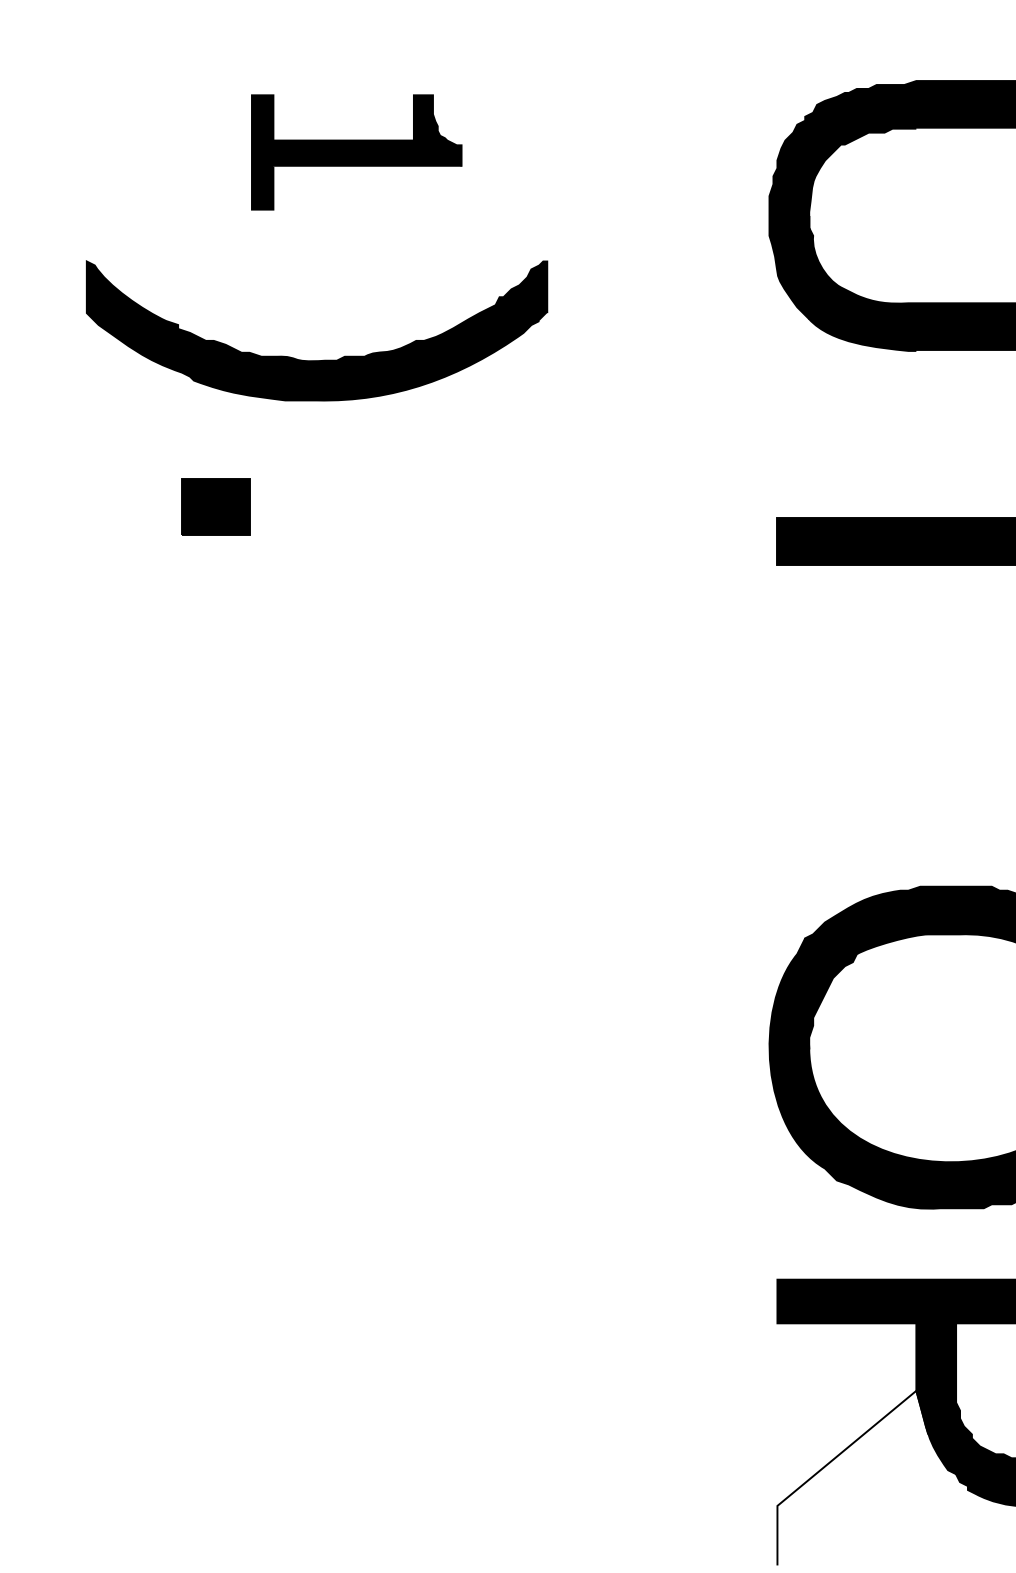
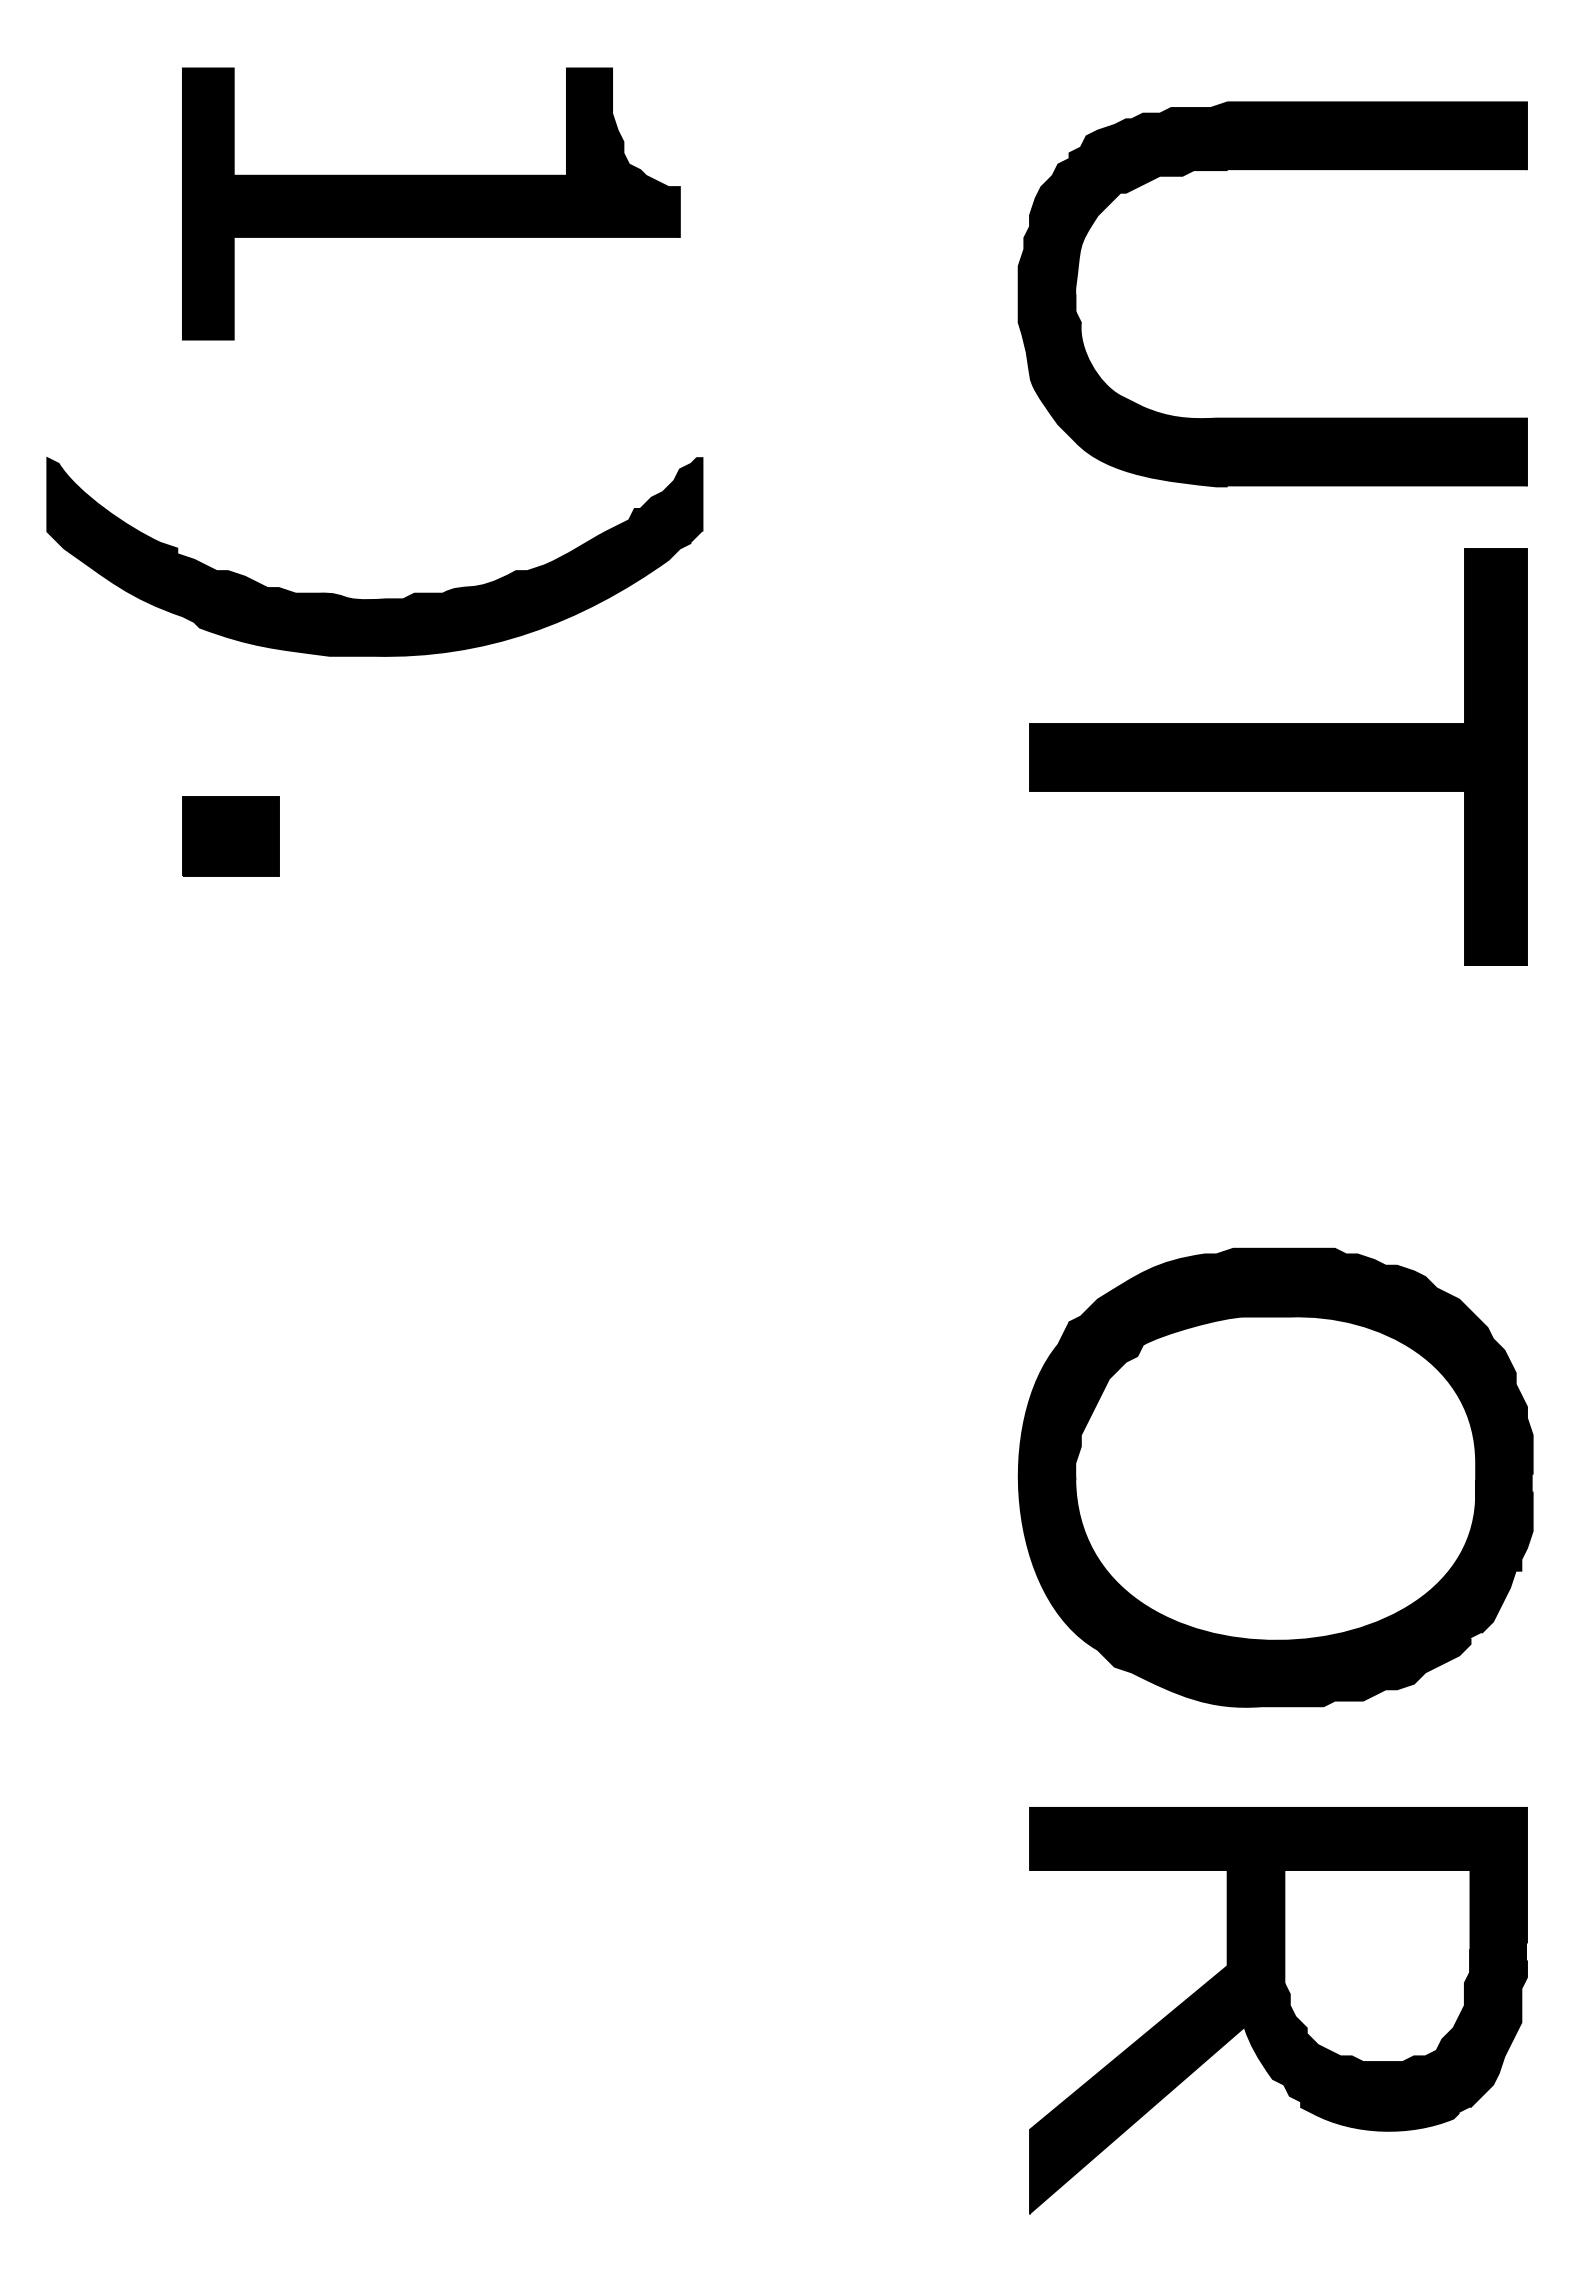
part: (356, 152) -> (431, 203), size x1.67
part: (319, 360) -> (378, 598), moved
part: (215, 507) -> (230, 836), moved
fill: (852, 1478) -> (1137, 2090), added

